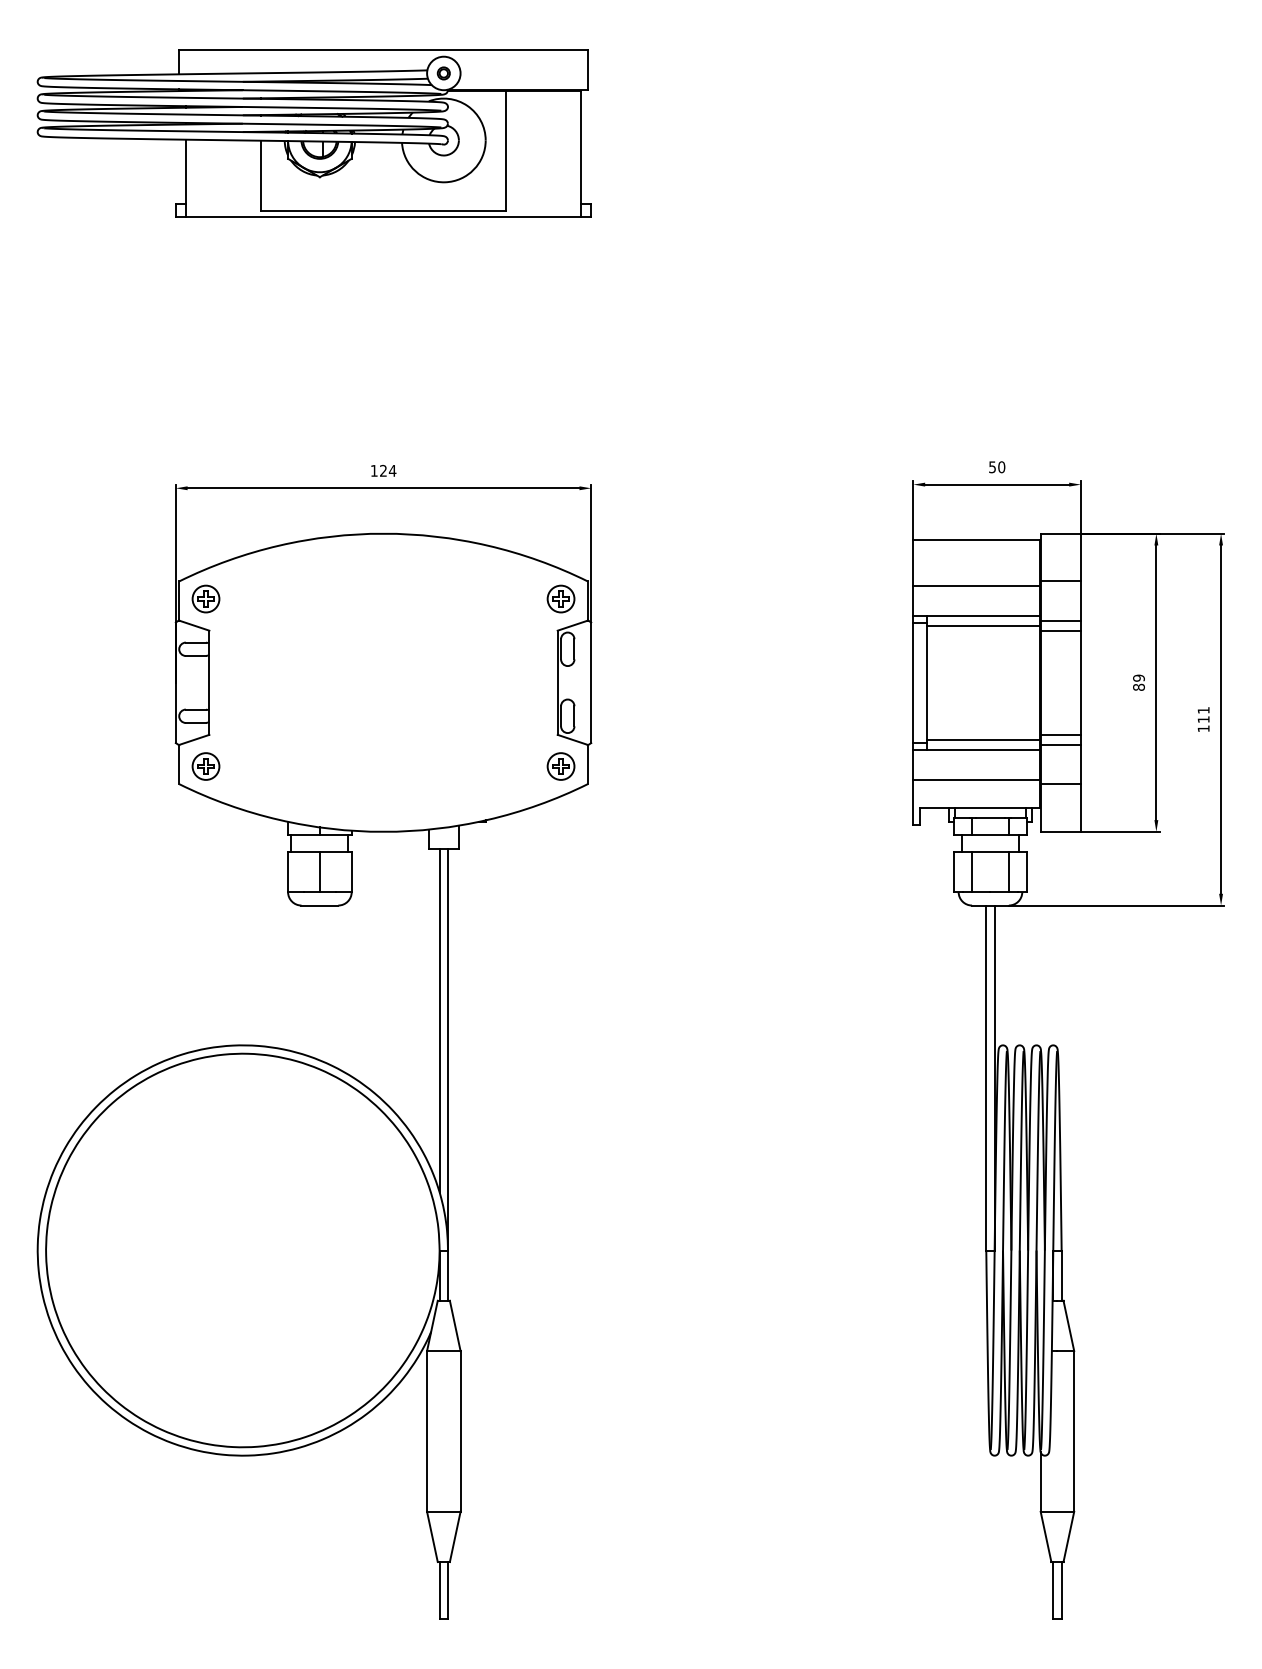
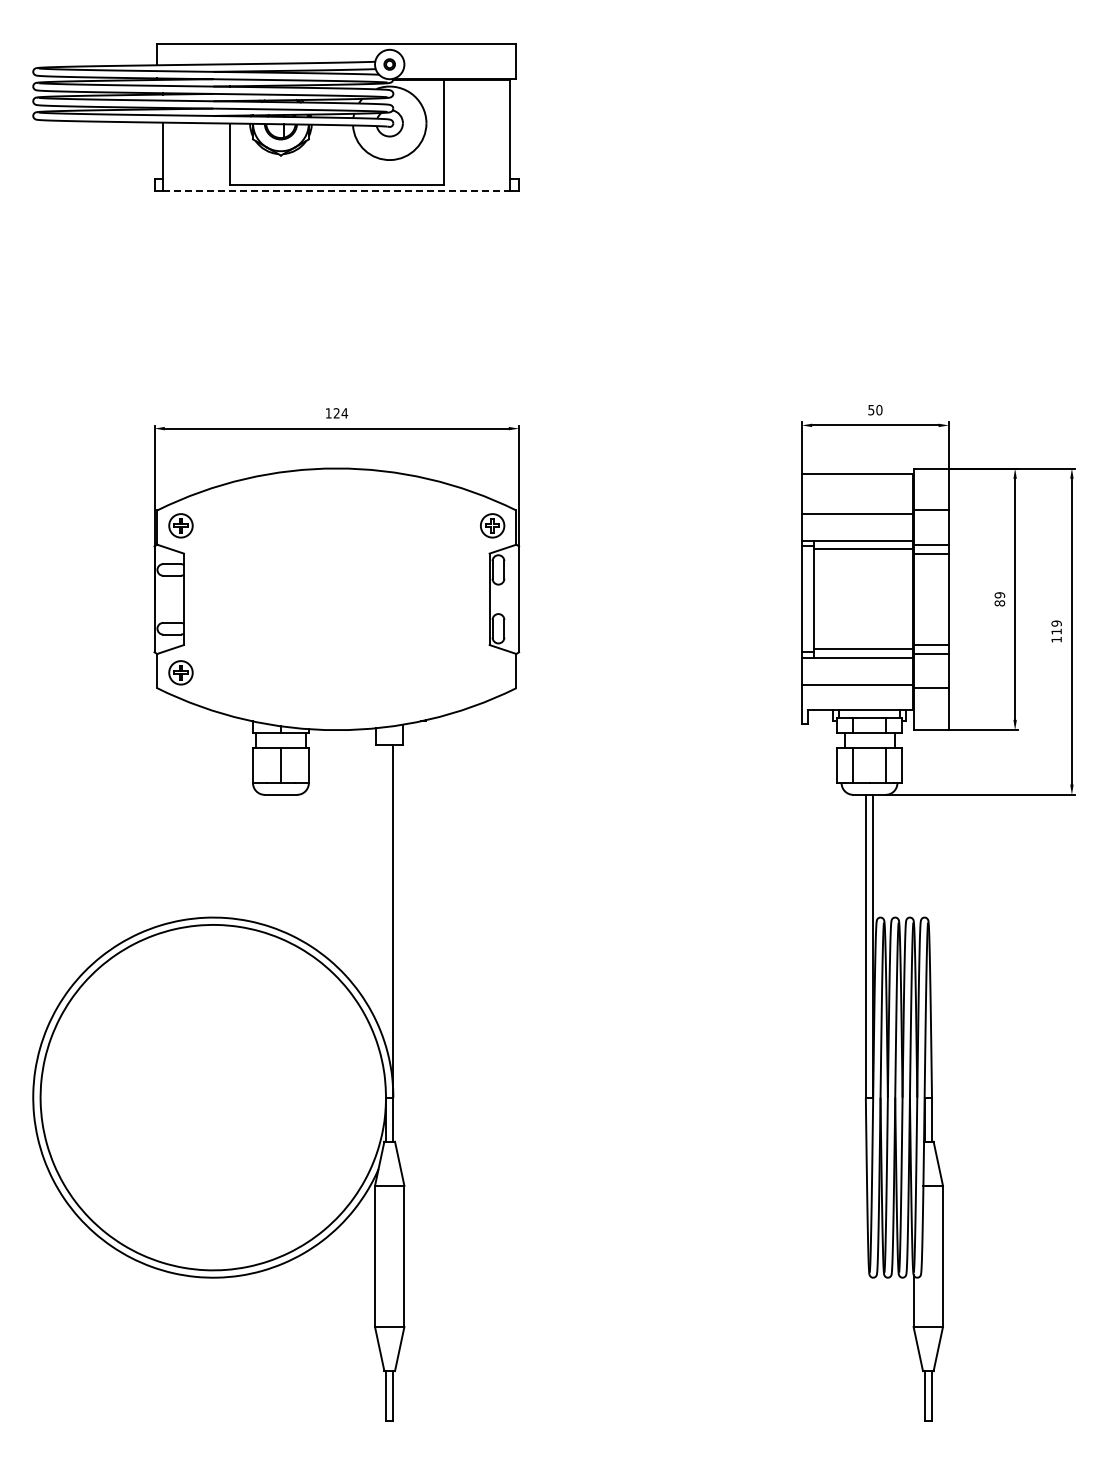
line: (384, 216) -> (337, 190), solid -> dashed
text: (1203, 710) -> (1056, 623), 111 -> 119
part: (560, 766) -> (492, 672), removed
line: (440, 1020) -> (386, 895), removed

